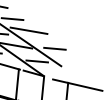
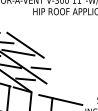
line: (37, 21) -> (25, 44), added

